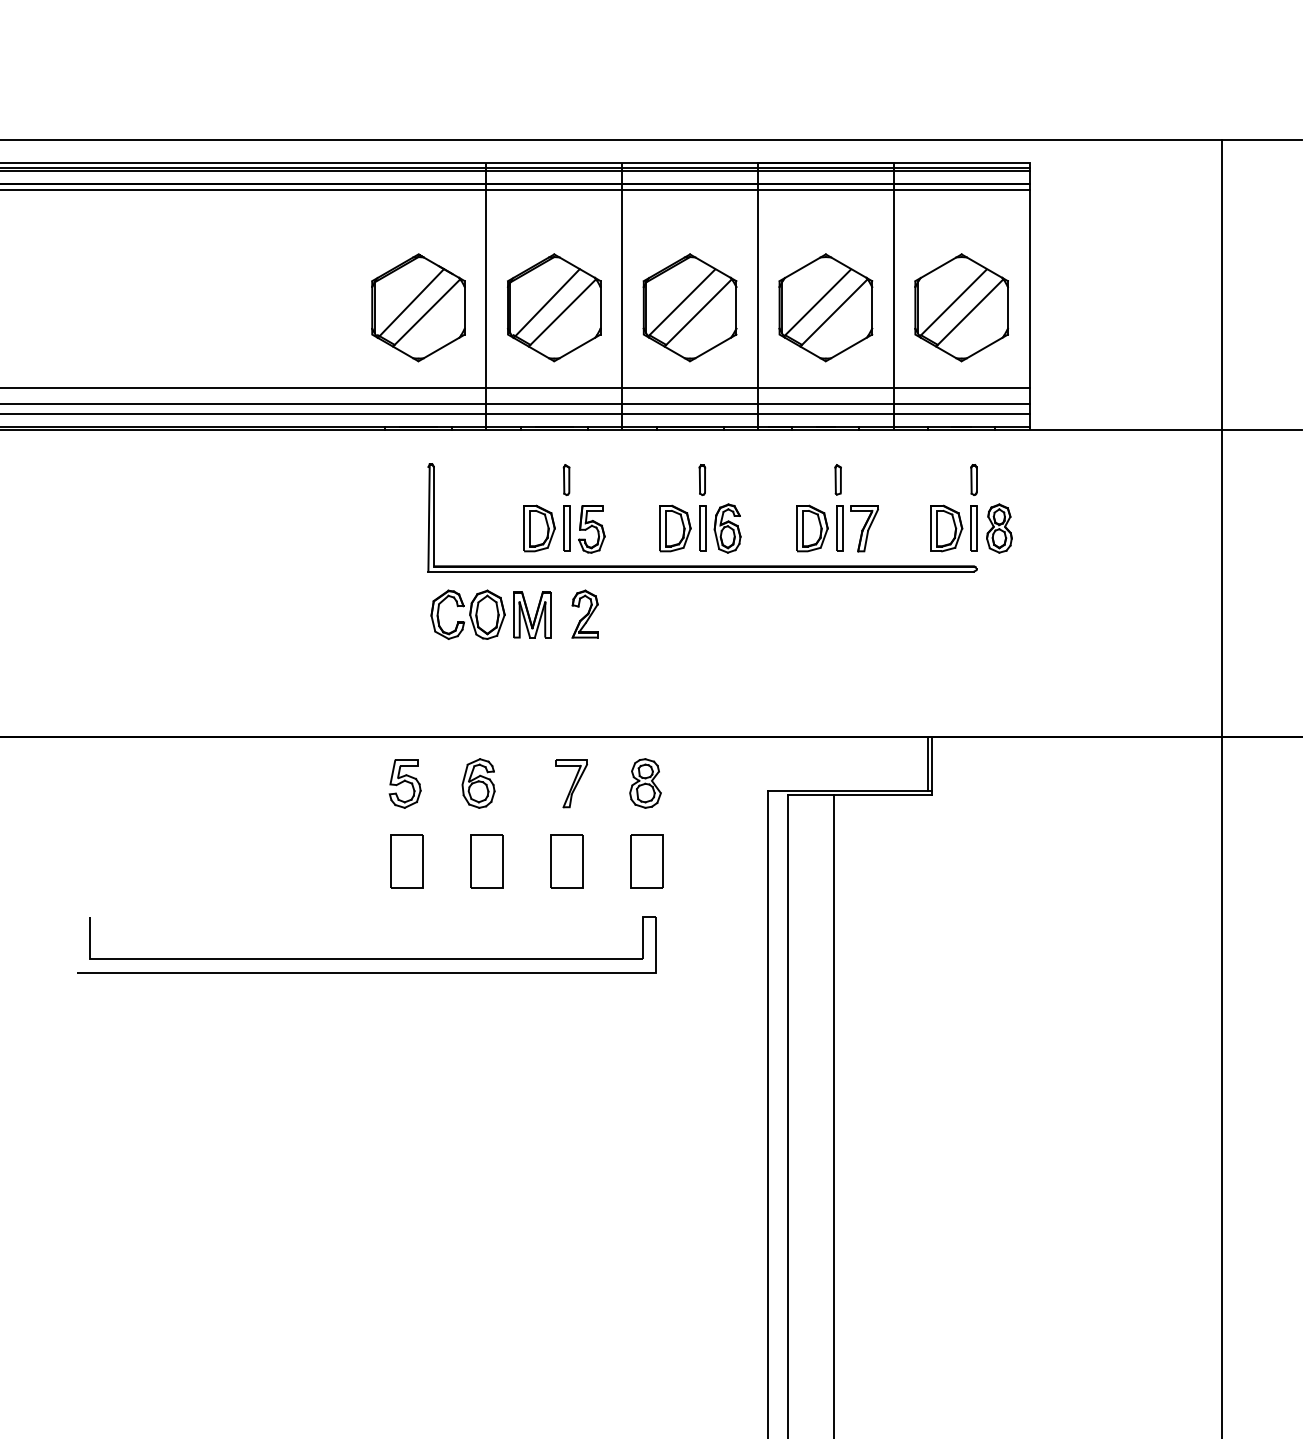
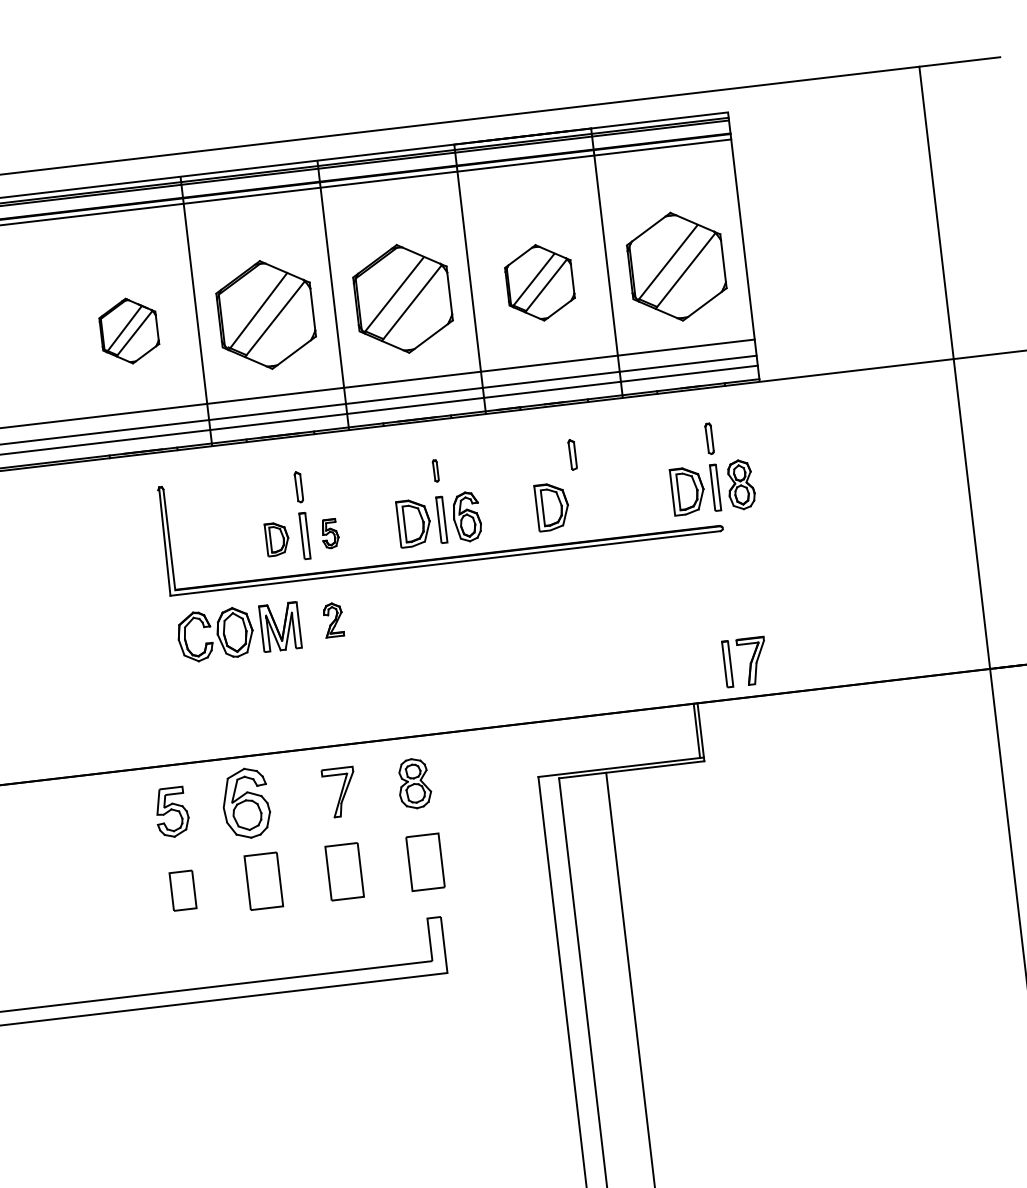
part: (418, 307) -> (129, 330), size x0.6
part: (825, 307) -> (539, 282), size x0.7
part: (702, 479) -> (435, 470), size x0.7
part: (539, 528) -> (277, 539), size x0.7
part: (857, 528) -> (745, 662), moved
part: (591, 529) -> (329, 534), size x0.6
part: (584, 613) -> (332, 619), size x0.7
part: (478, 783) -> (246, 803), size x1.4
part: (406, 861) -> (182, 890), size x0.7

